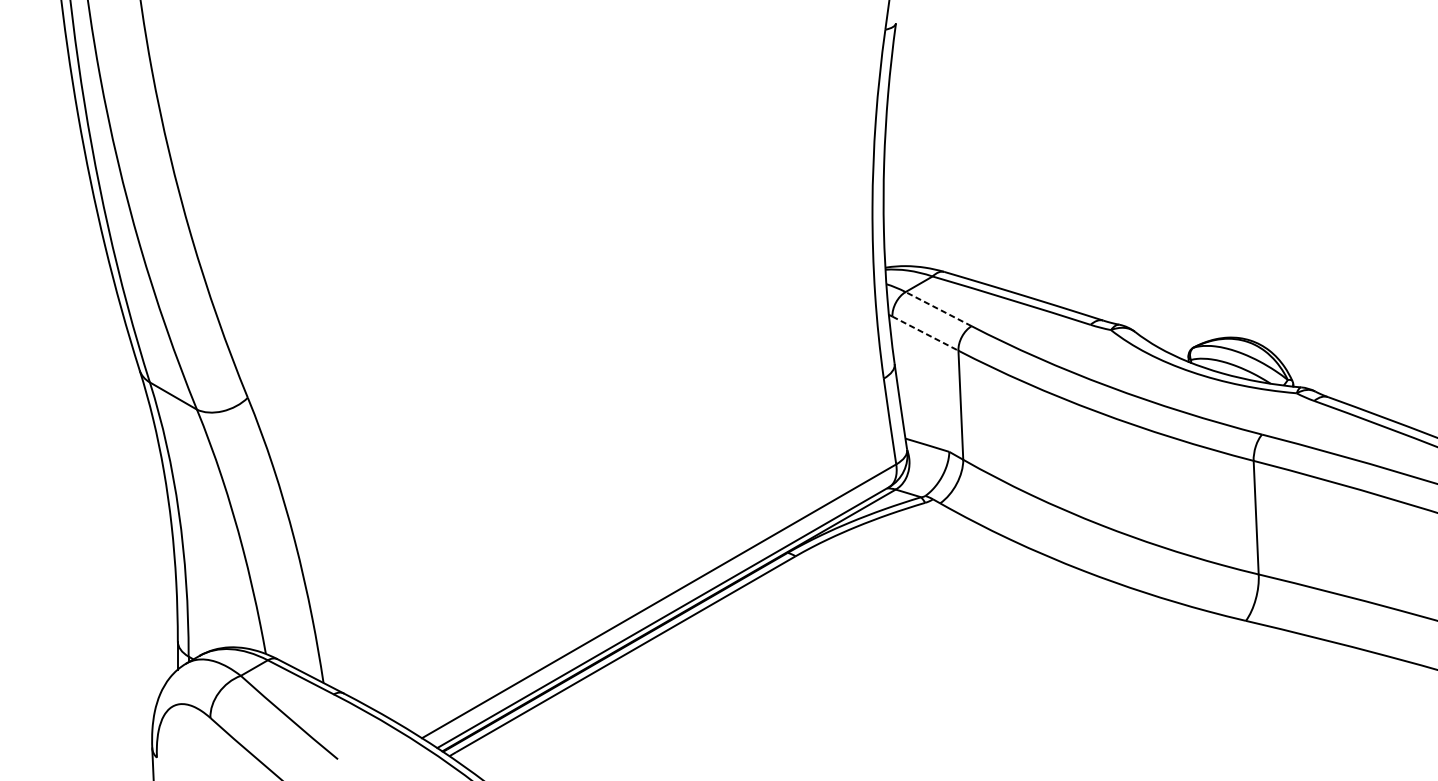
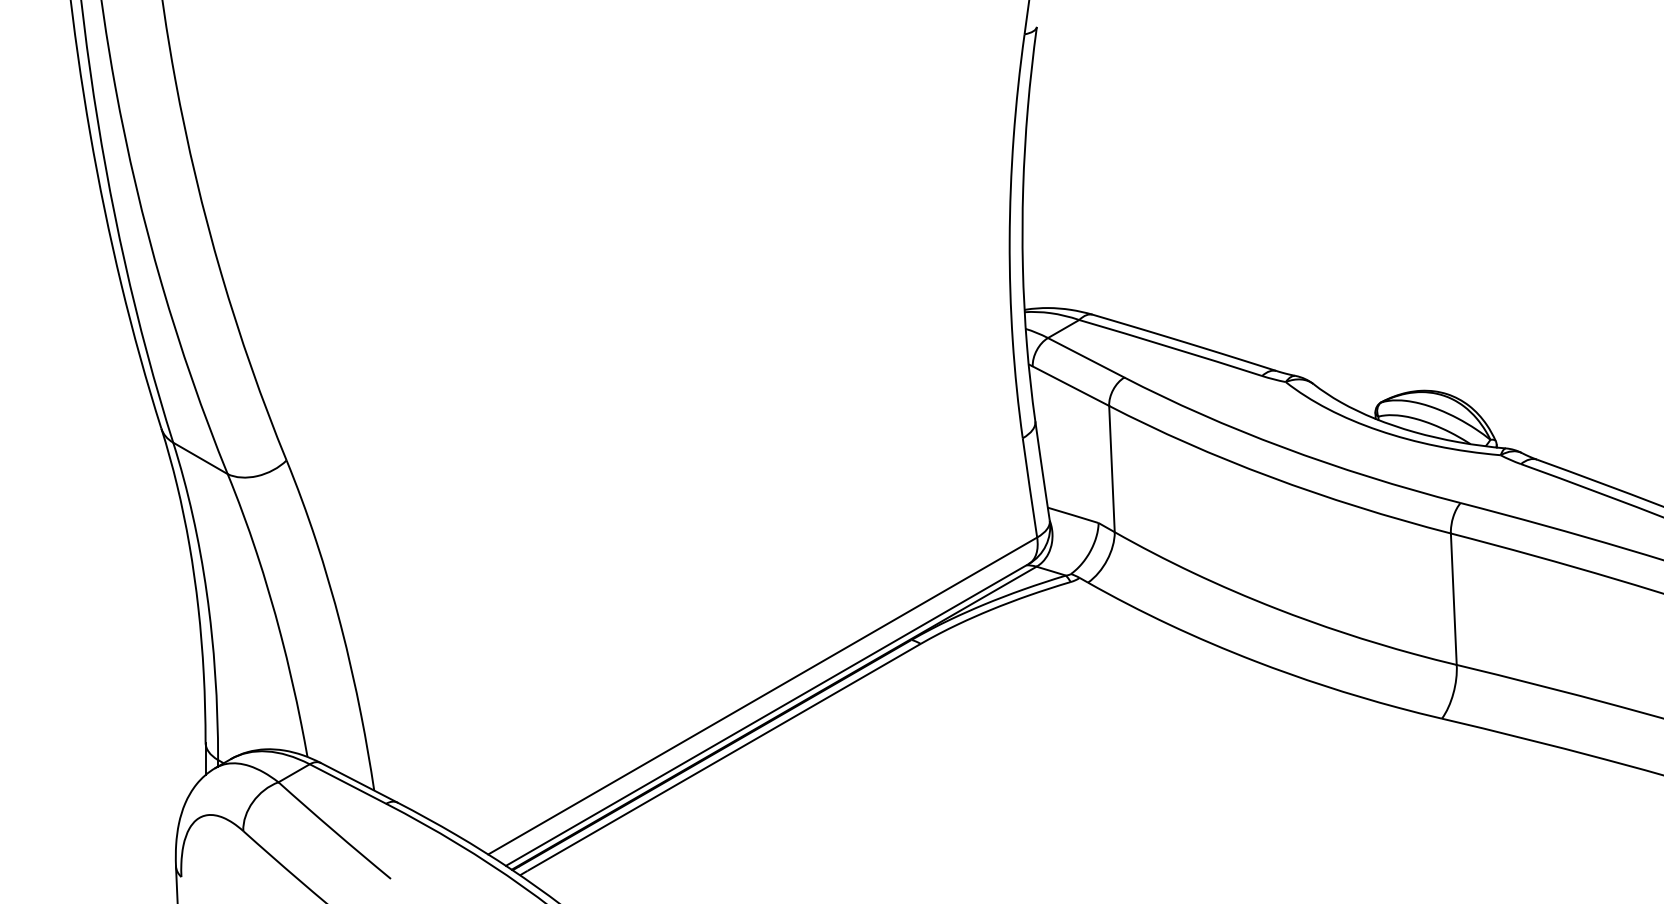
line: (937, 308) -> (1085, 357), dashed -> solid
line: (925, 333) -> (1071, 386), dashed -> solid

